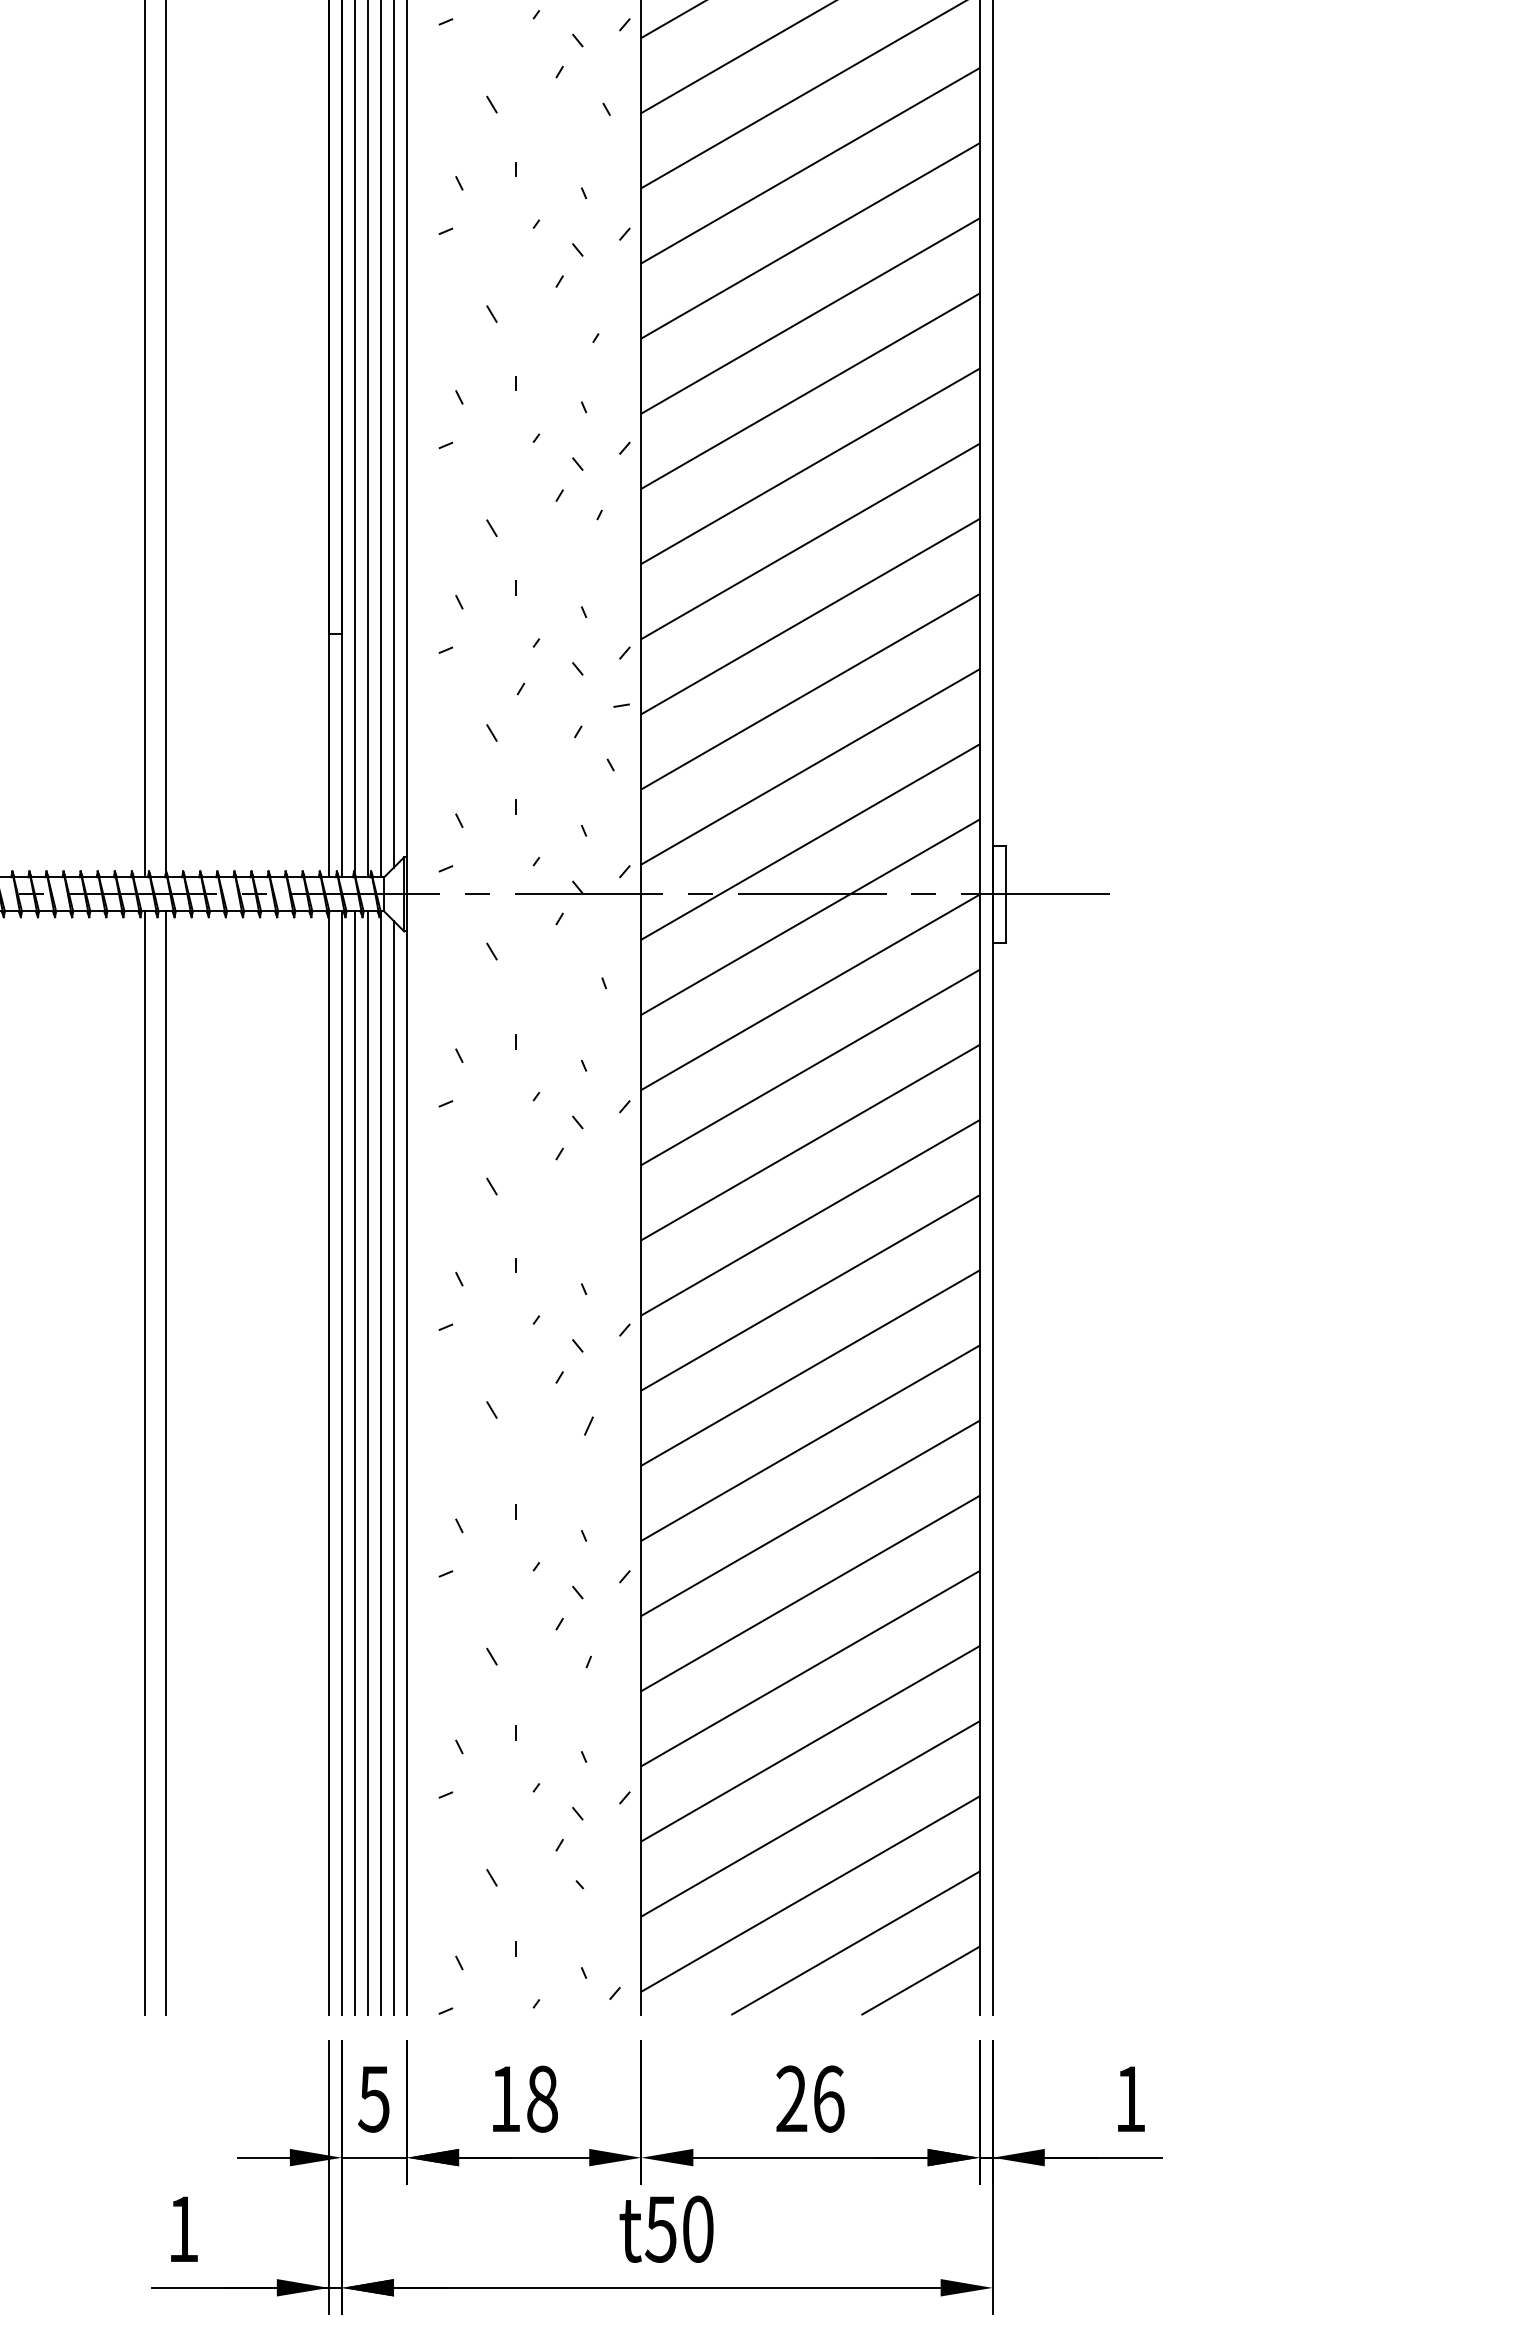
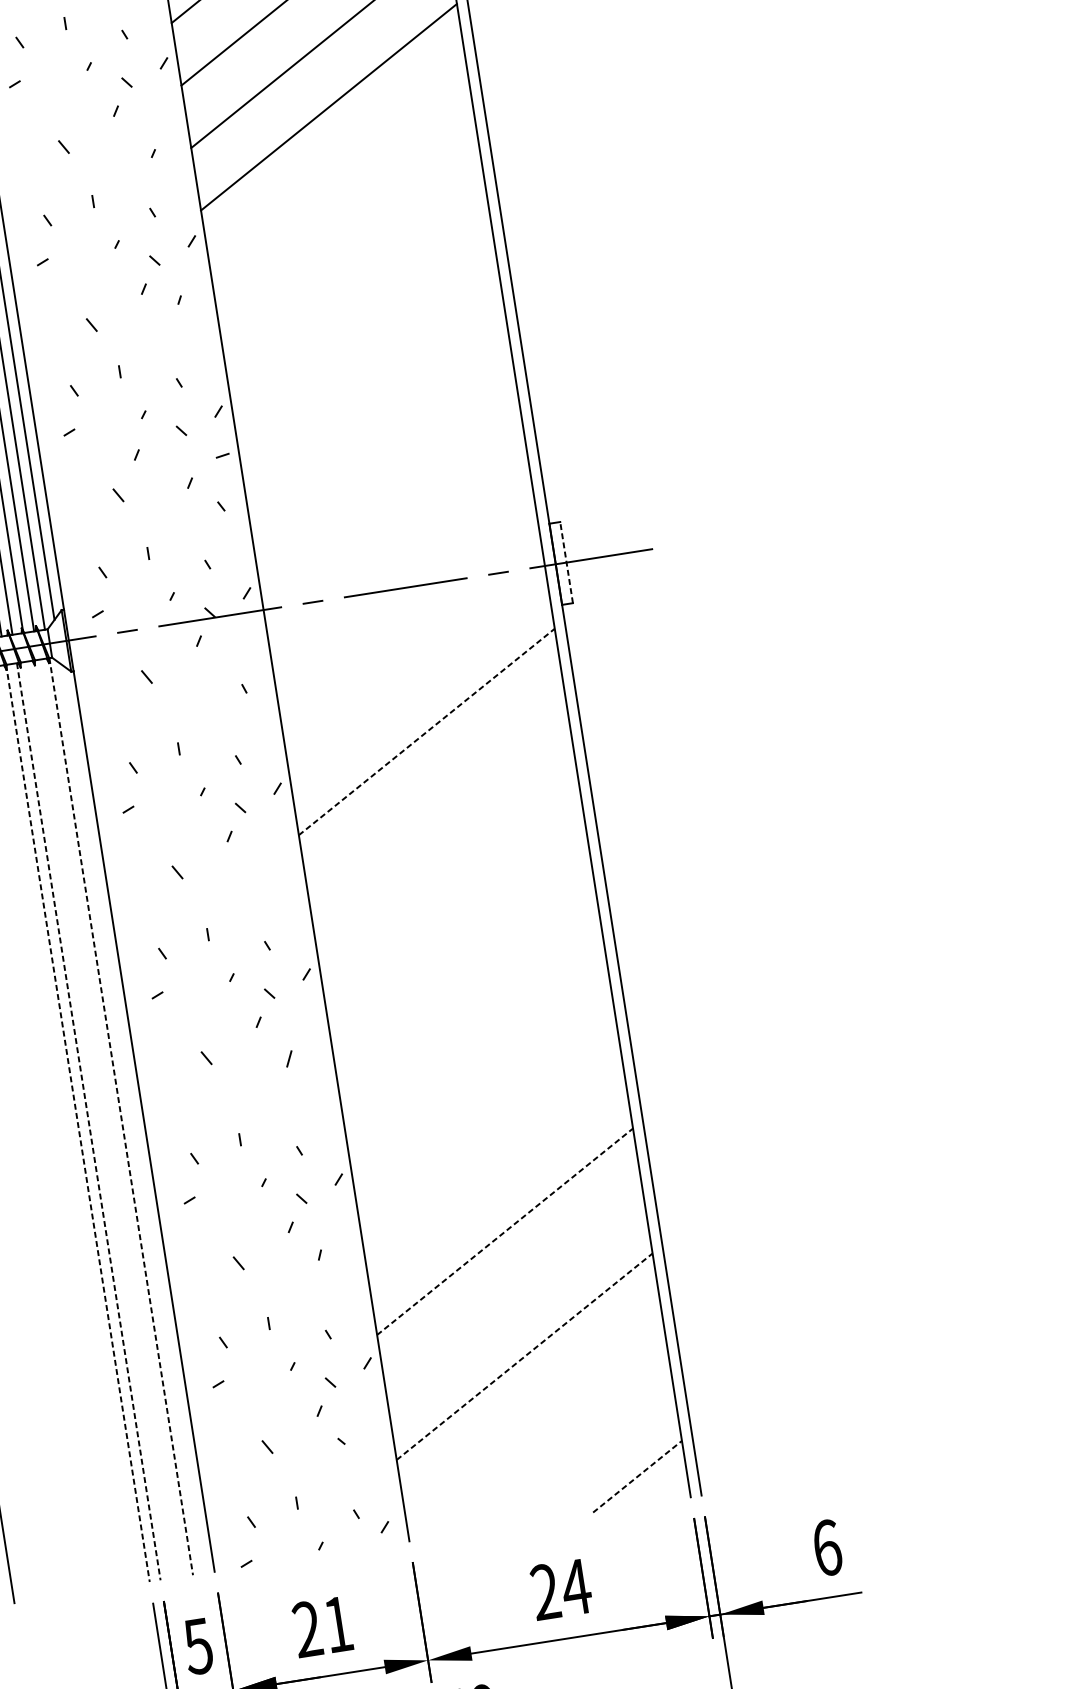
line: (810, 390) -> (338, 169), removed
line: (810, 466) -> (348, 232), removed
line: (810, 541) -> (358, 294), removed
line: (810, 616) -> (368, 357), removed
line: (810, 691) -> (377, 419), removed
line: (810, 766) -> (387, 481), removed
line: (810, 841) -> (397, 544), removed
line: (1005, 894) -> (566, 562), solid -> dashed
line: (810, 916) -> (407, 606), removed
line: (810, 992) -> (417, 669), removed
line: (810, 1067) -> (426, 731), solid -> dashed
line: (810, 1142) -> (436, 794), removed
line: (810, 1217) -> (446, 856), removed
line: (810, 1292) -> (456, 919), removed
line: (810, 1367) -> (465, 981), removed
line: (810, 1442) -> (475, 1043), removed
line: (328, 1462) -> (77, 1123), solid -> dashed
line: (341, 1462) -> (88, 1121), solid -> dashed
line: (354, 1462) -> (99, 1119), removed
line: (367, 1462) -> (109, 1118), removed
line: (380, 1462) -> (120, 1116), solid -> dashed
line: (393, 1467) -> (132, 1118), removed
line: (810, 1518) -> (485, 1106), removed
line: (810, 1593) -> (495, 1169), removed
line: (810, 1668) -> (505, 1231), solid -> dashed
line: (810, 1743) -> (514, 1293), removed
line: (810, 1818) -> (524, 1356), solid -> dashed
line: (810, 1893) -> (534, 1418), removed
line: (855, 1942) -> (578, 1453), removed
line: (920, 1980) -> (637, 1476), solid -> dashed
text: (523, 2098) -> (322, 1626), 18 -> 21
text: (828, 2098) -> (576, 1586), 26 -> 24
text: (1131, 2098) -> (827, 1547), 1 -> 6

